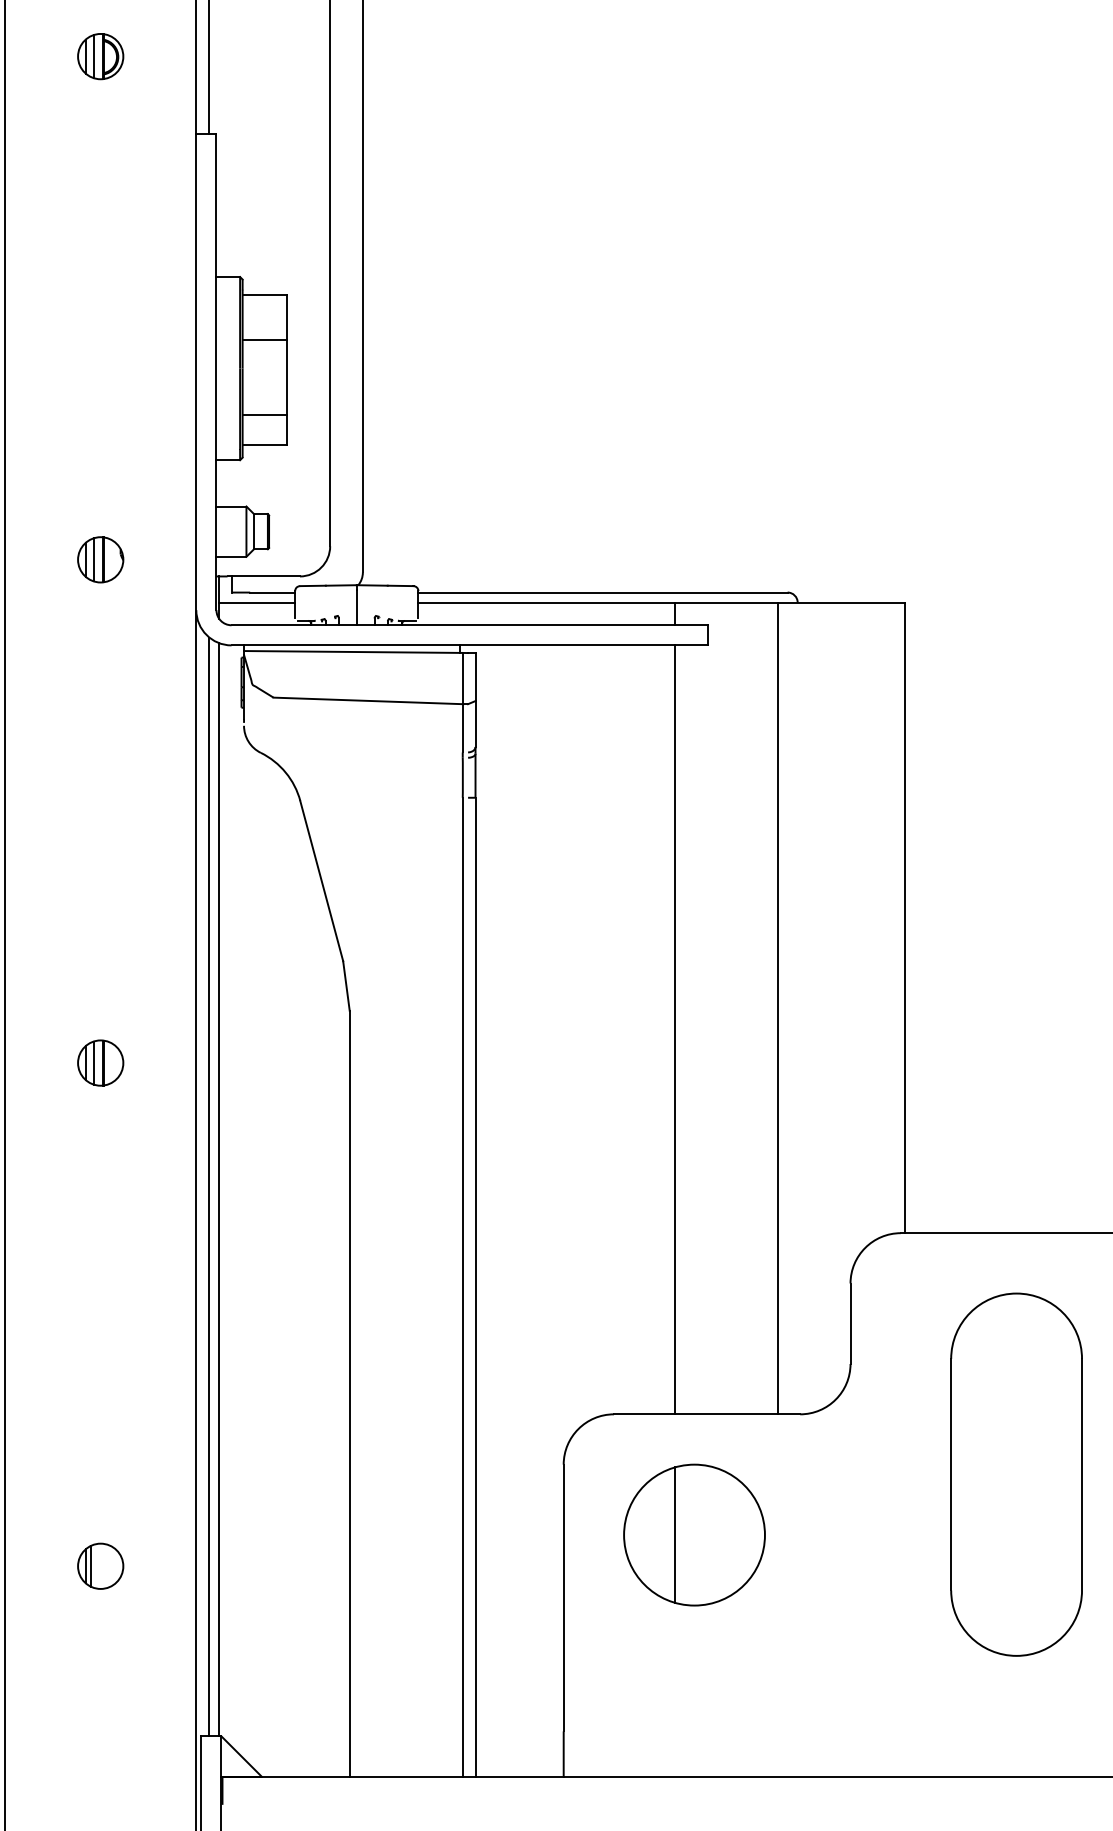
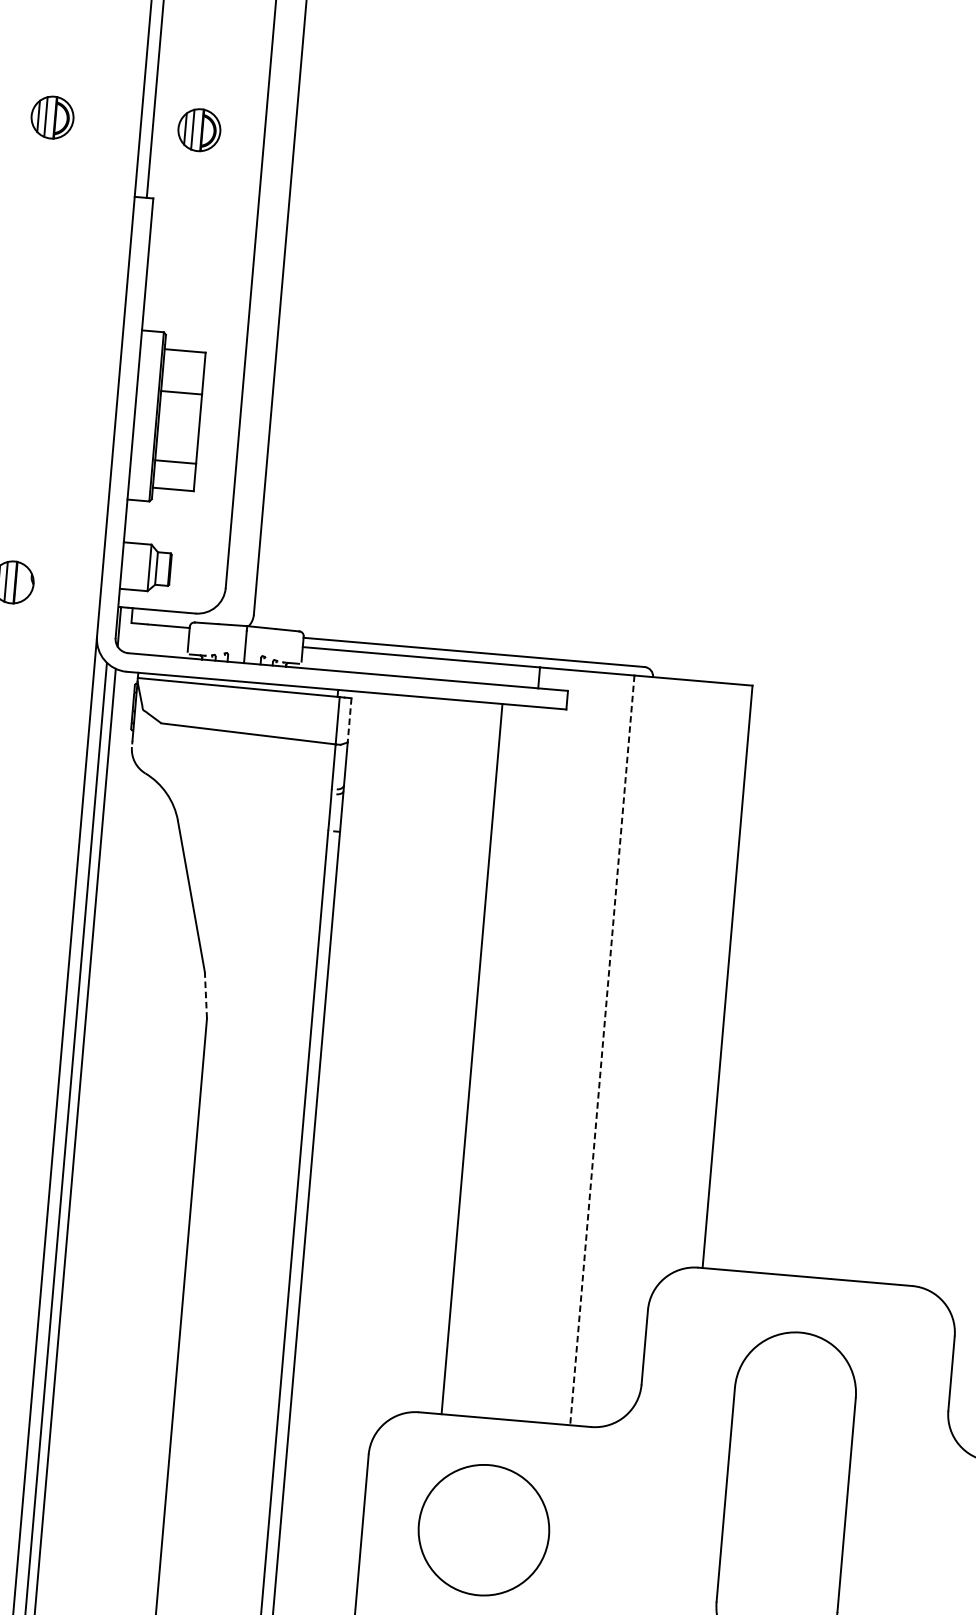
part: (259, 56) -> (199, 130), added
line: (257, 602) -> (154, 634), removed
line: (475, 677) -> (349, 720), solid -> dashed
line: (346, 985) -> (206, 995), solid -> dashed
line: (777, 1008) -> (602, 1050), solid -> dashed
line: (675, 1029) -> (472, 1058), moved
line: (675, 1534) -> (466, 1528), removed

